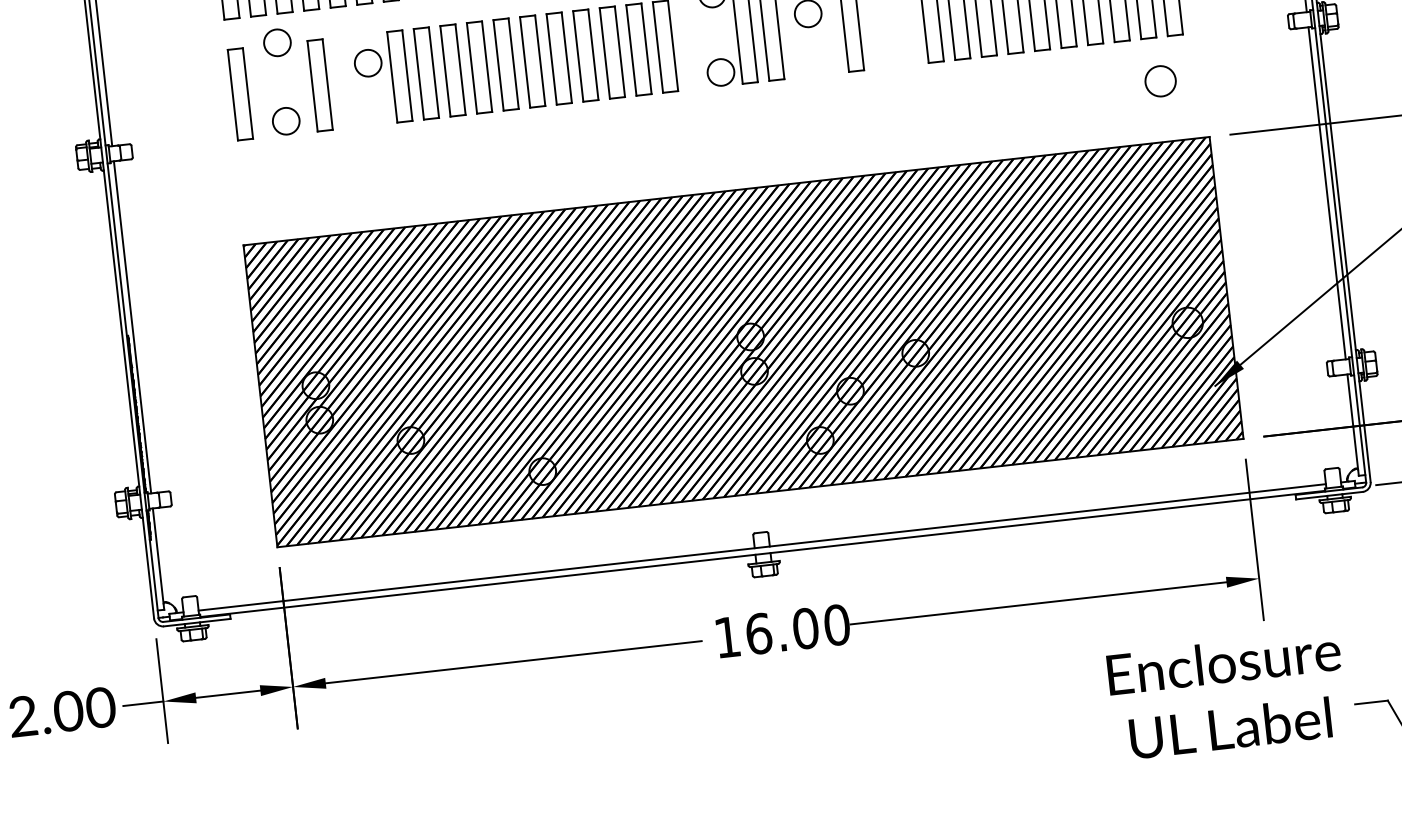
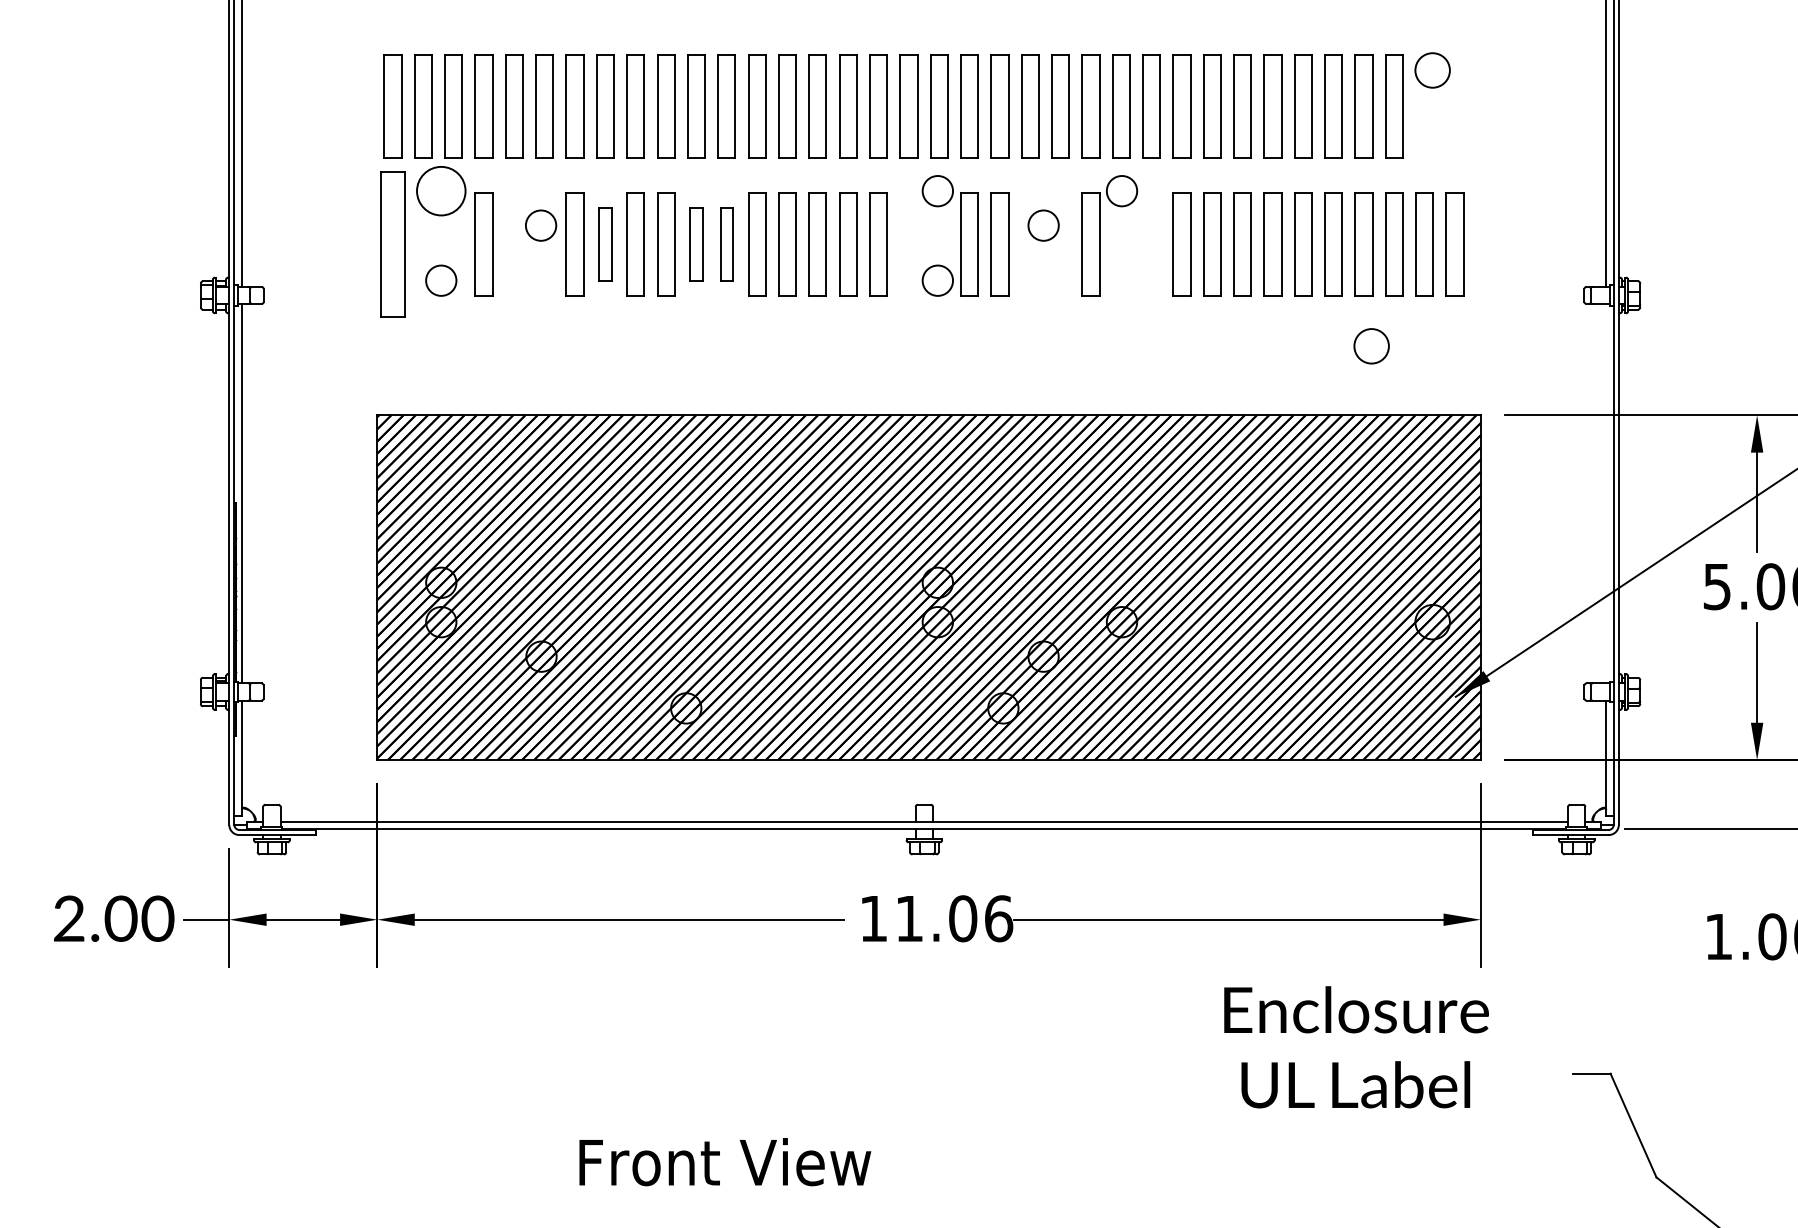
circle: (277, 43) -> (441, 191), size x1.6
part: (532, 61) -> (726, 244), size x0.7
part: (506, 64) -> (696, 244), size x0.7
part: (426, 73) -> (605, 244), size x0.7
circle: (1160, 81) -> (1371, 346), moved
part: (239, 94) -> (392, 244), size x1.4
line: (1327, 193) -> (1606, 493), removed
text: (798, 629) -> (954, 918), 16.00 -> 11.06
text: (1227, 695) -> (1356, 1047), moved

